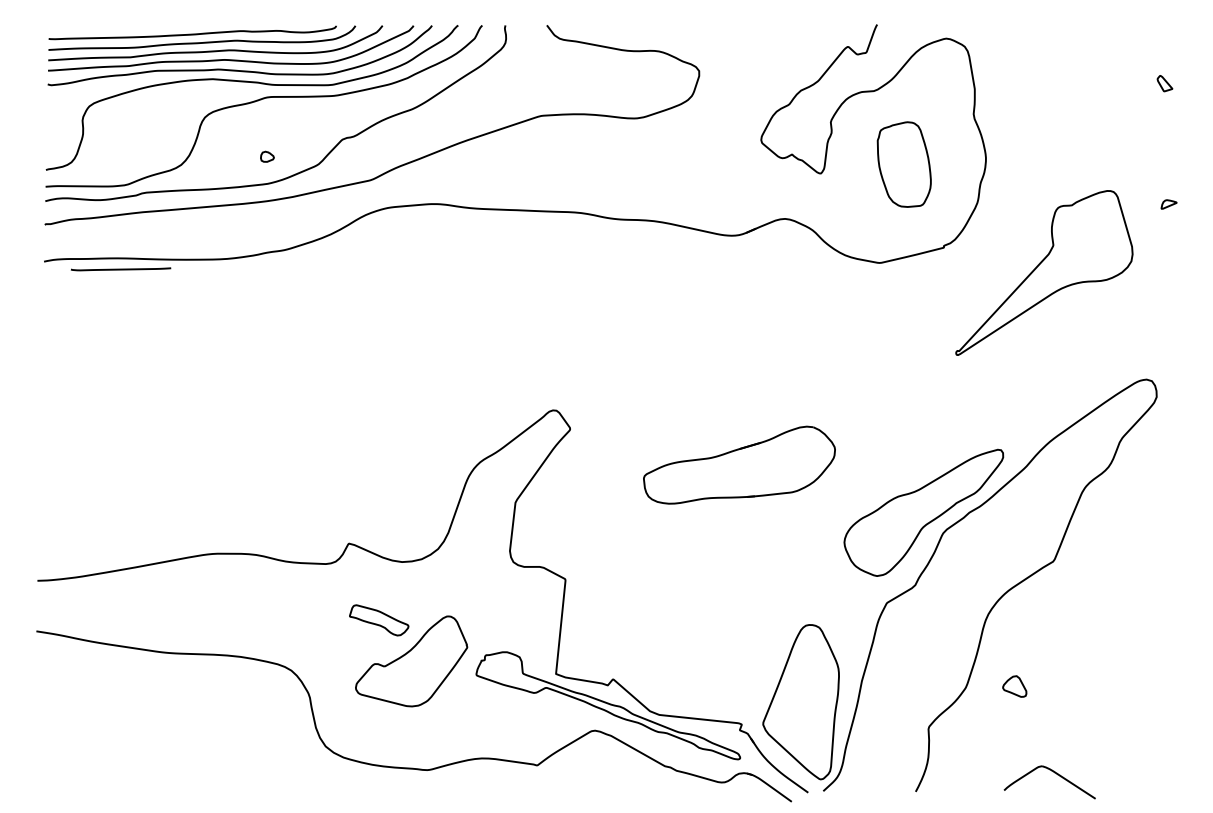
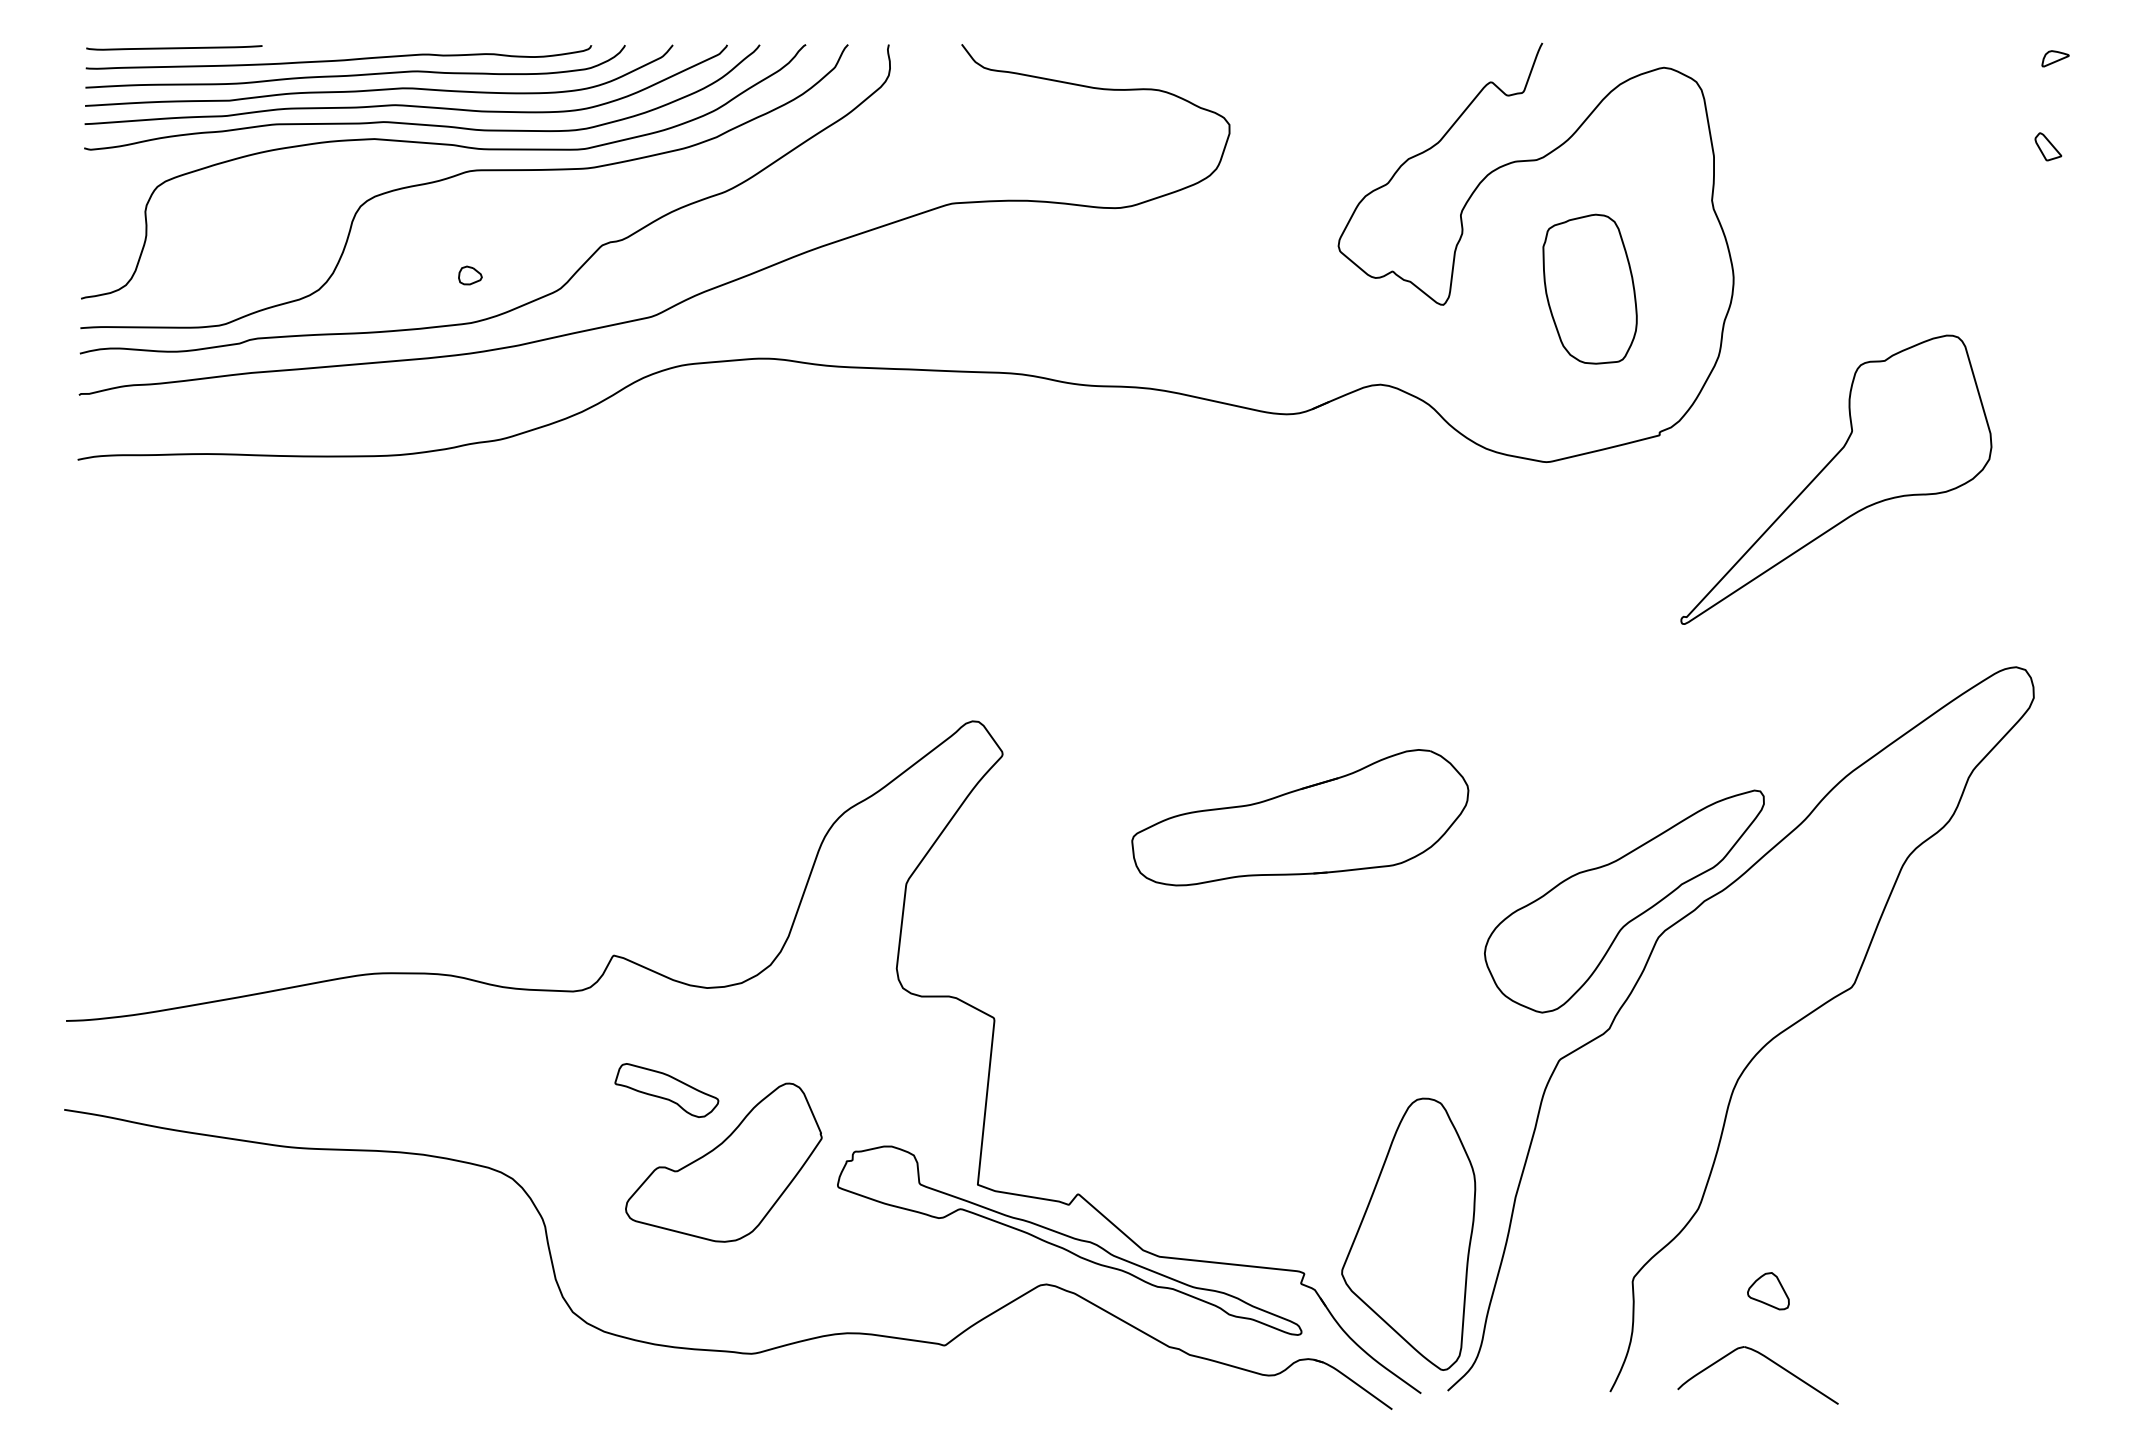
part: (1168, 204) -> (2054, 58), moved
line: (120, 269) -> (173, 48), moved
part: (1014, 686) -> (1767, 1291), moved
part: (1054, 773) -> (1766, 1359), moved

